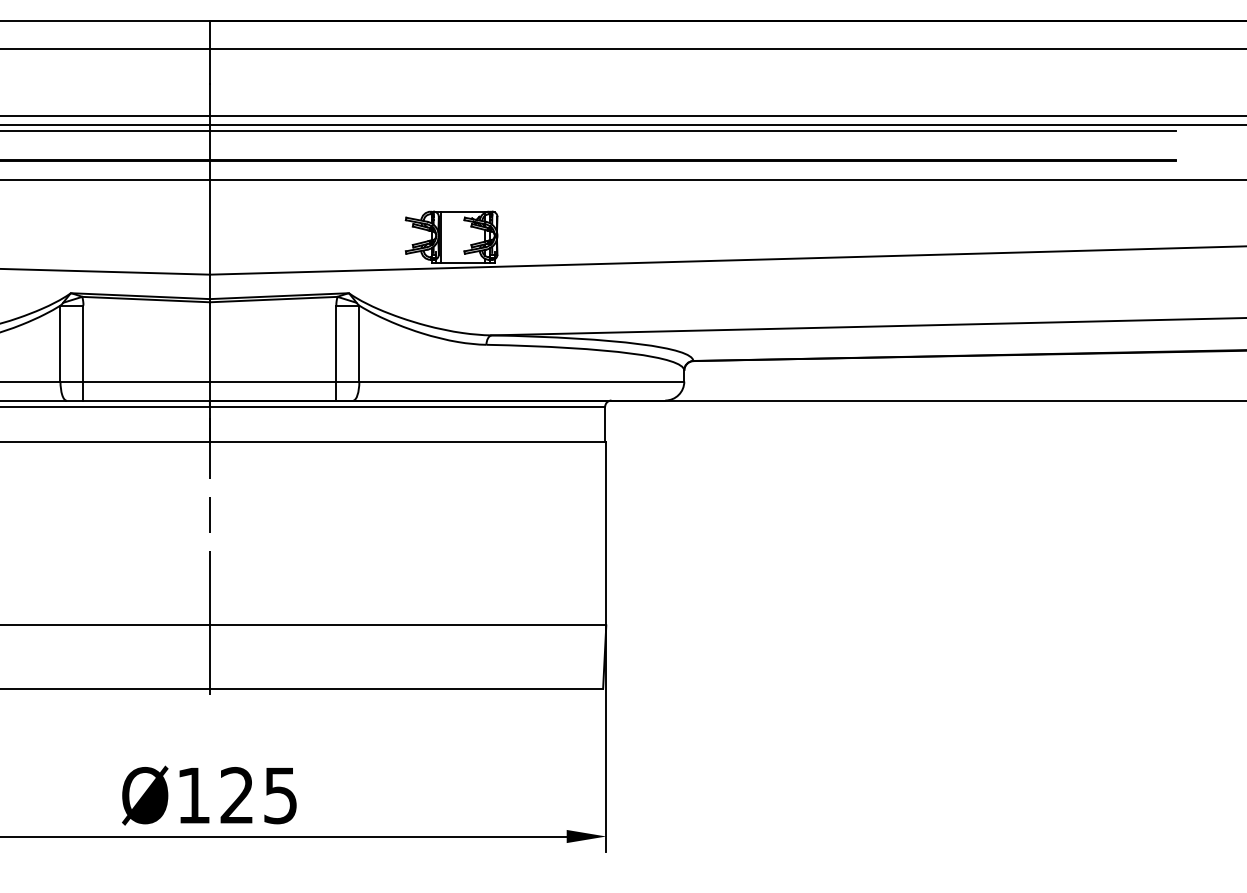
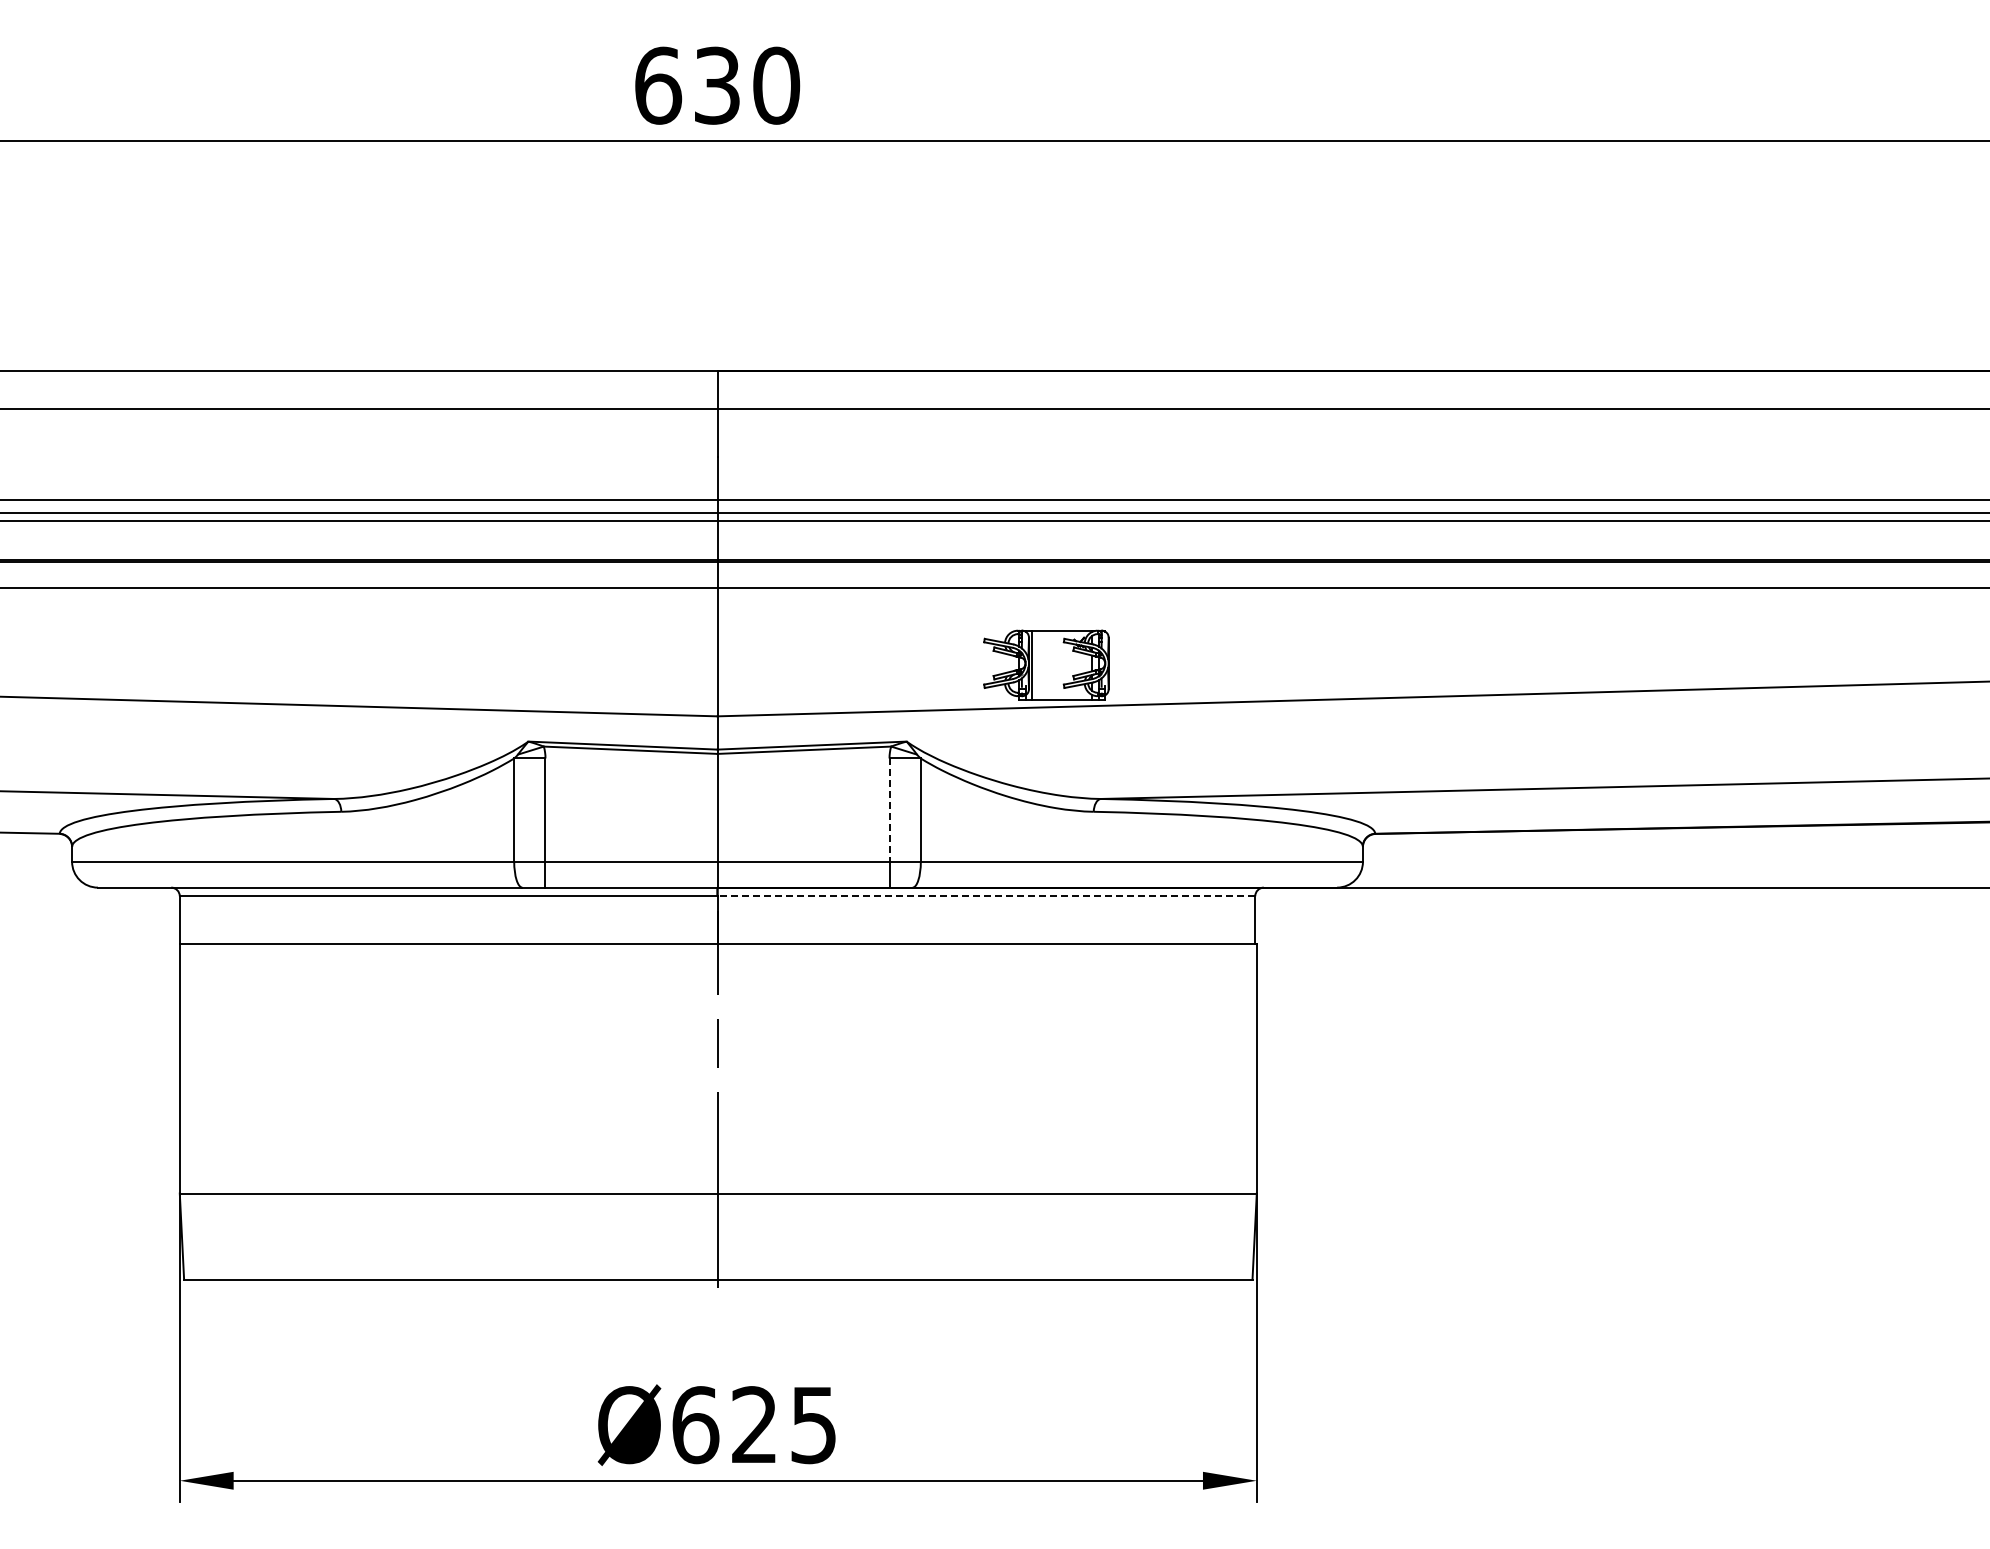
line: (336, 343) -> (889, 810), solid -> dashed
line: (407, 407) -> (986, 896), solid -> dashed
text: (193, 795) -> (695, 1425), Ø125 -> Ø625

